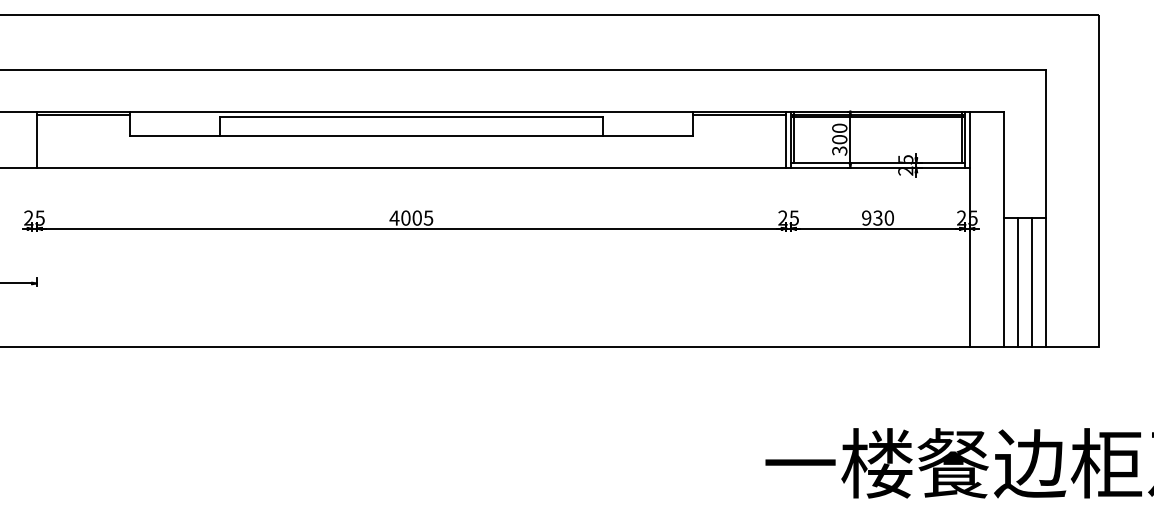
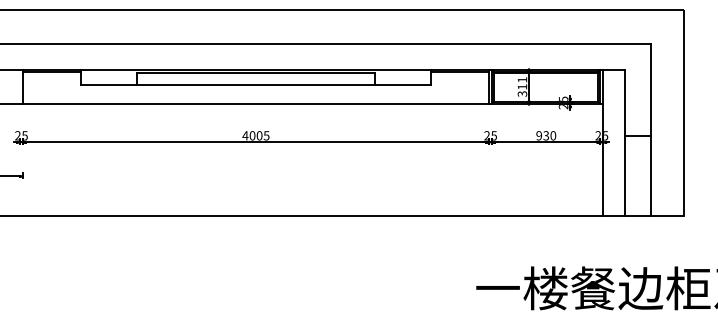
text: (839, 134) -> (522, 83), 300 -> 311
line: (1018, 281) -> (633, 175), removed
line: (1031, 281) -> (641, 175), removed

